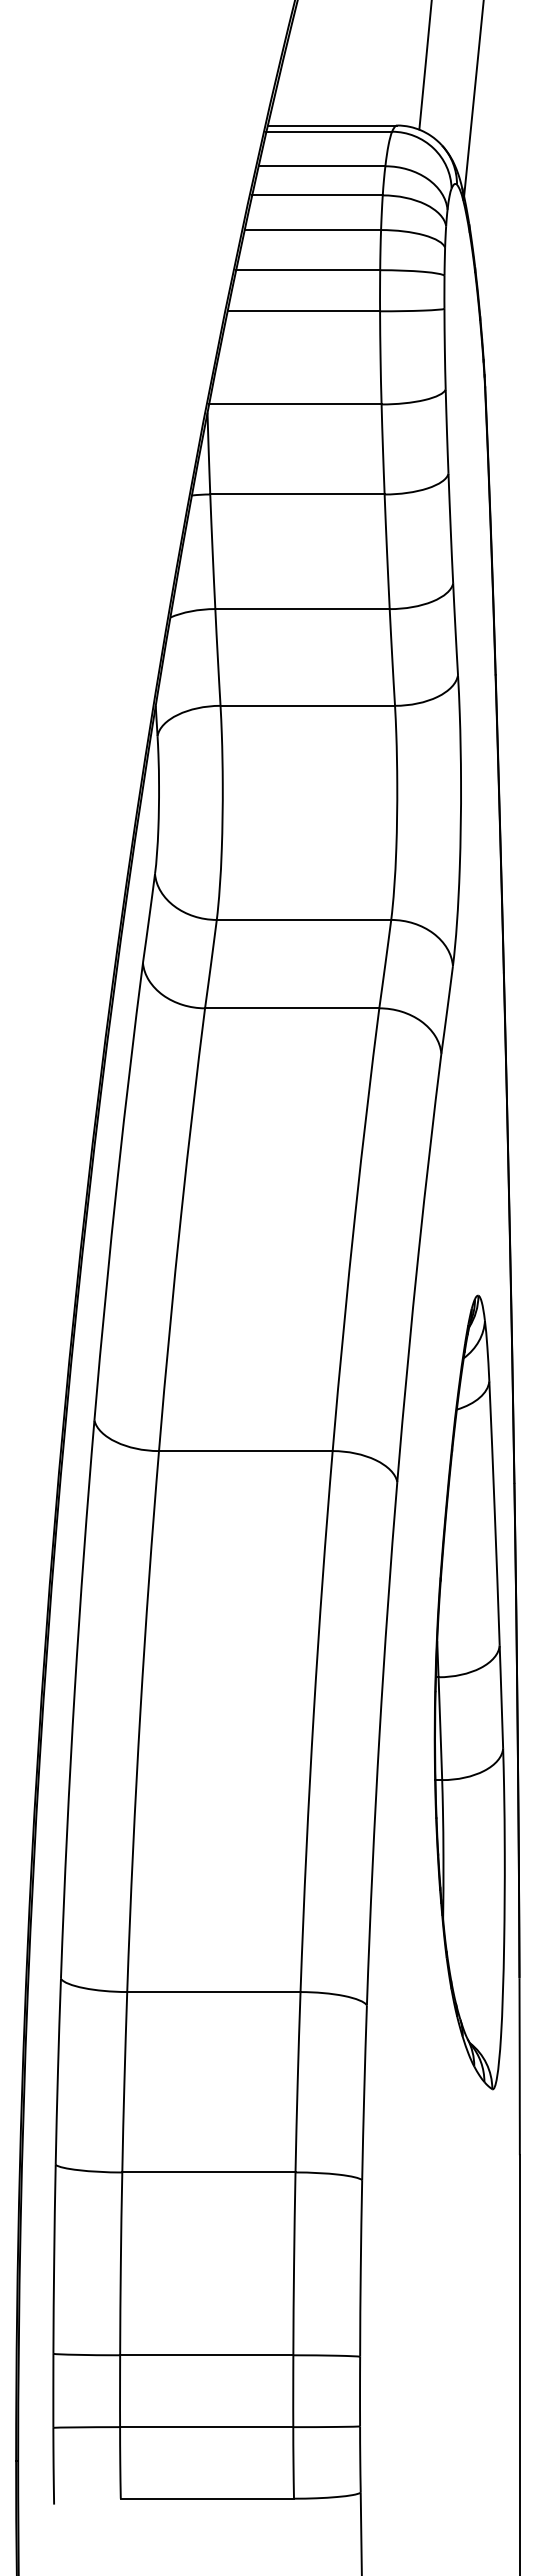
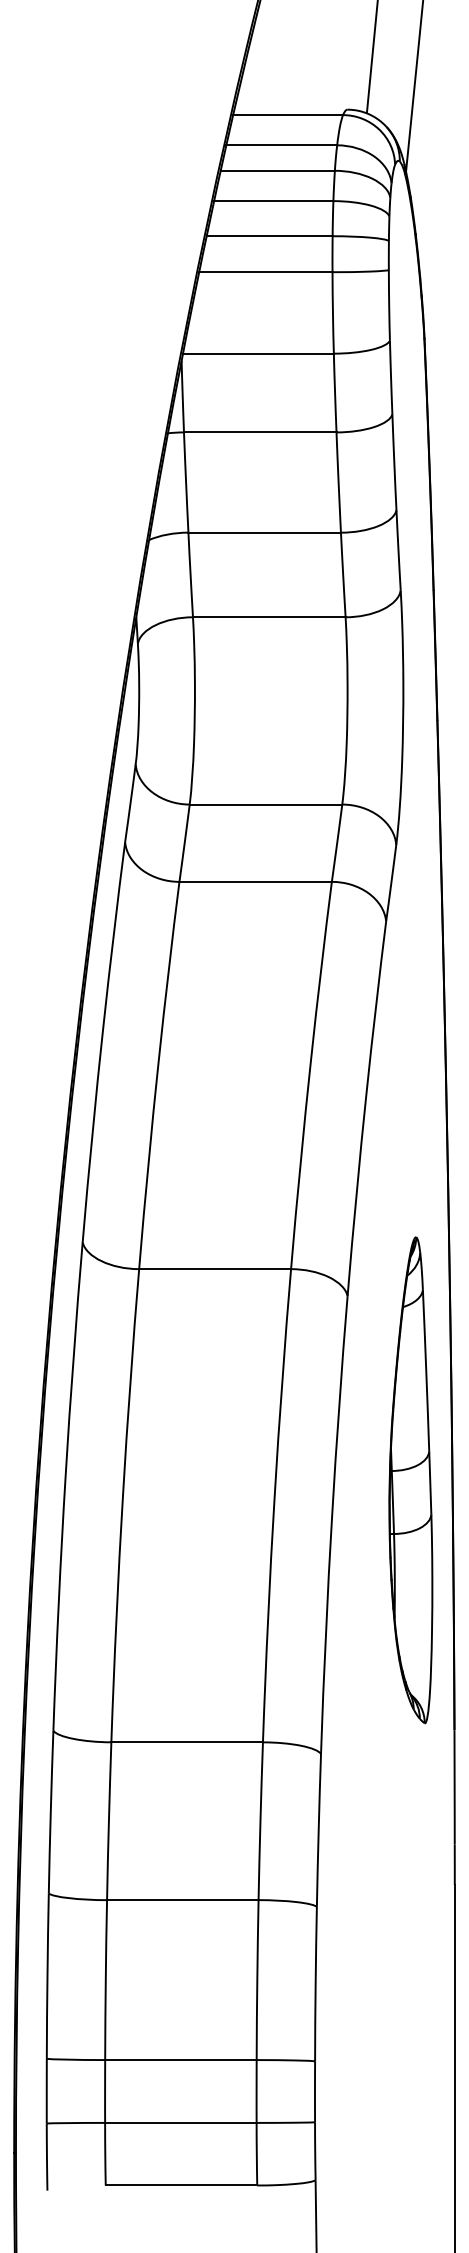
line: (332, 125) -> (290, 109), removed
part: (469, 1692) -> (410, 1480), size x0.7

